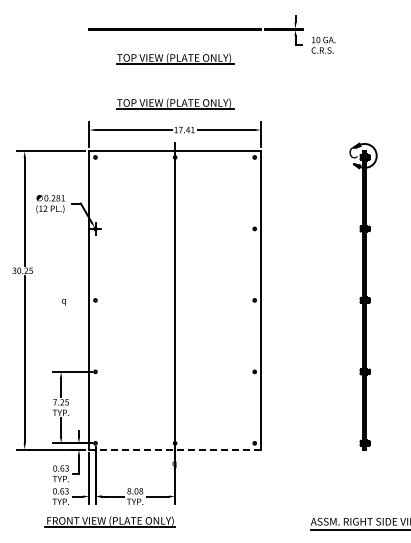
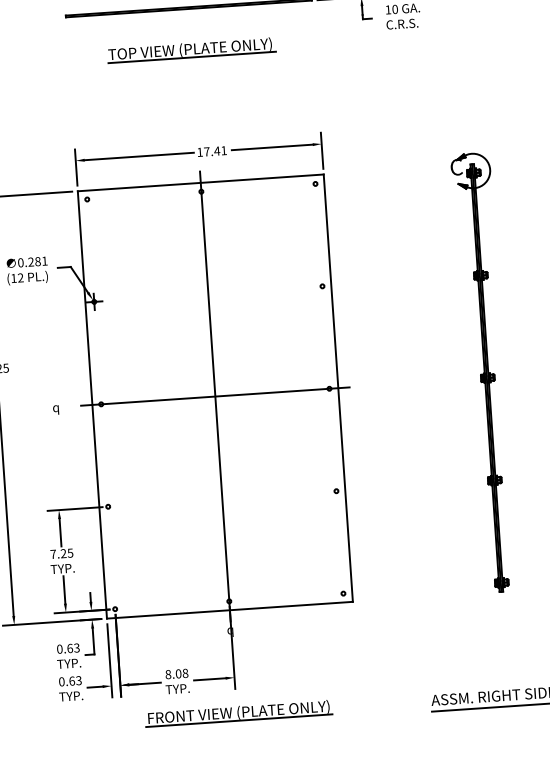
part: (175, 103) -> (196, 114), removed
line: (174, 300) -> (214, 396), added
line: (175, 449) -> (230, 610), dashed -> solid
part: (109, 521) -> (237, 713), moved

